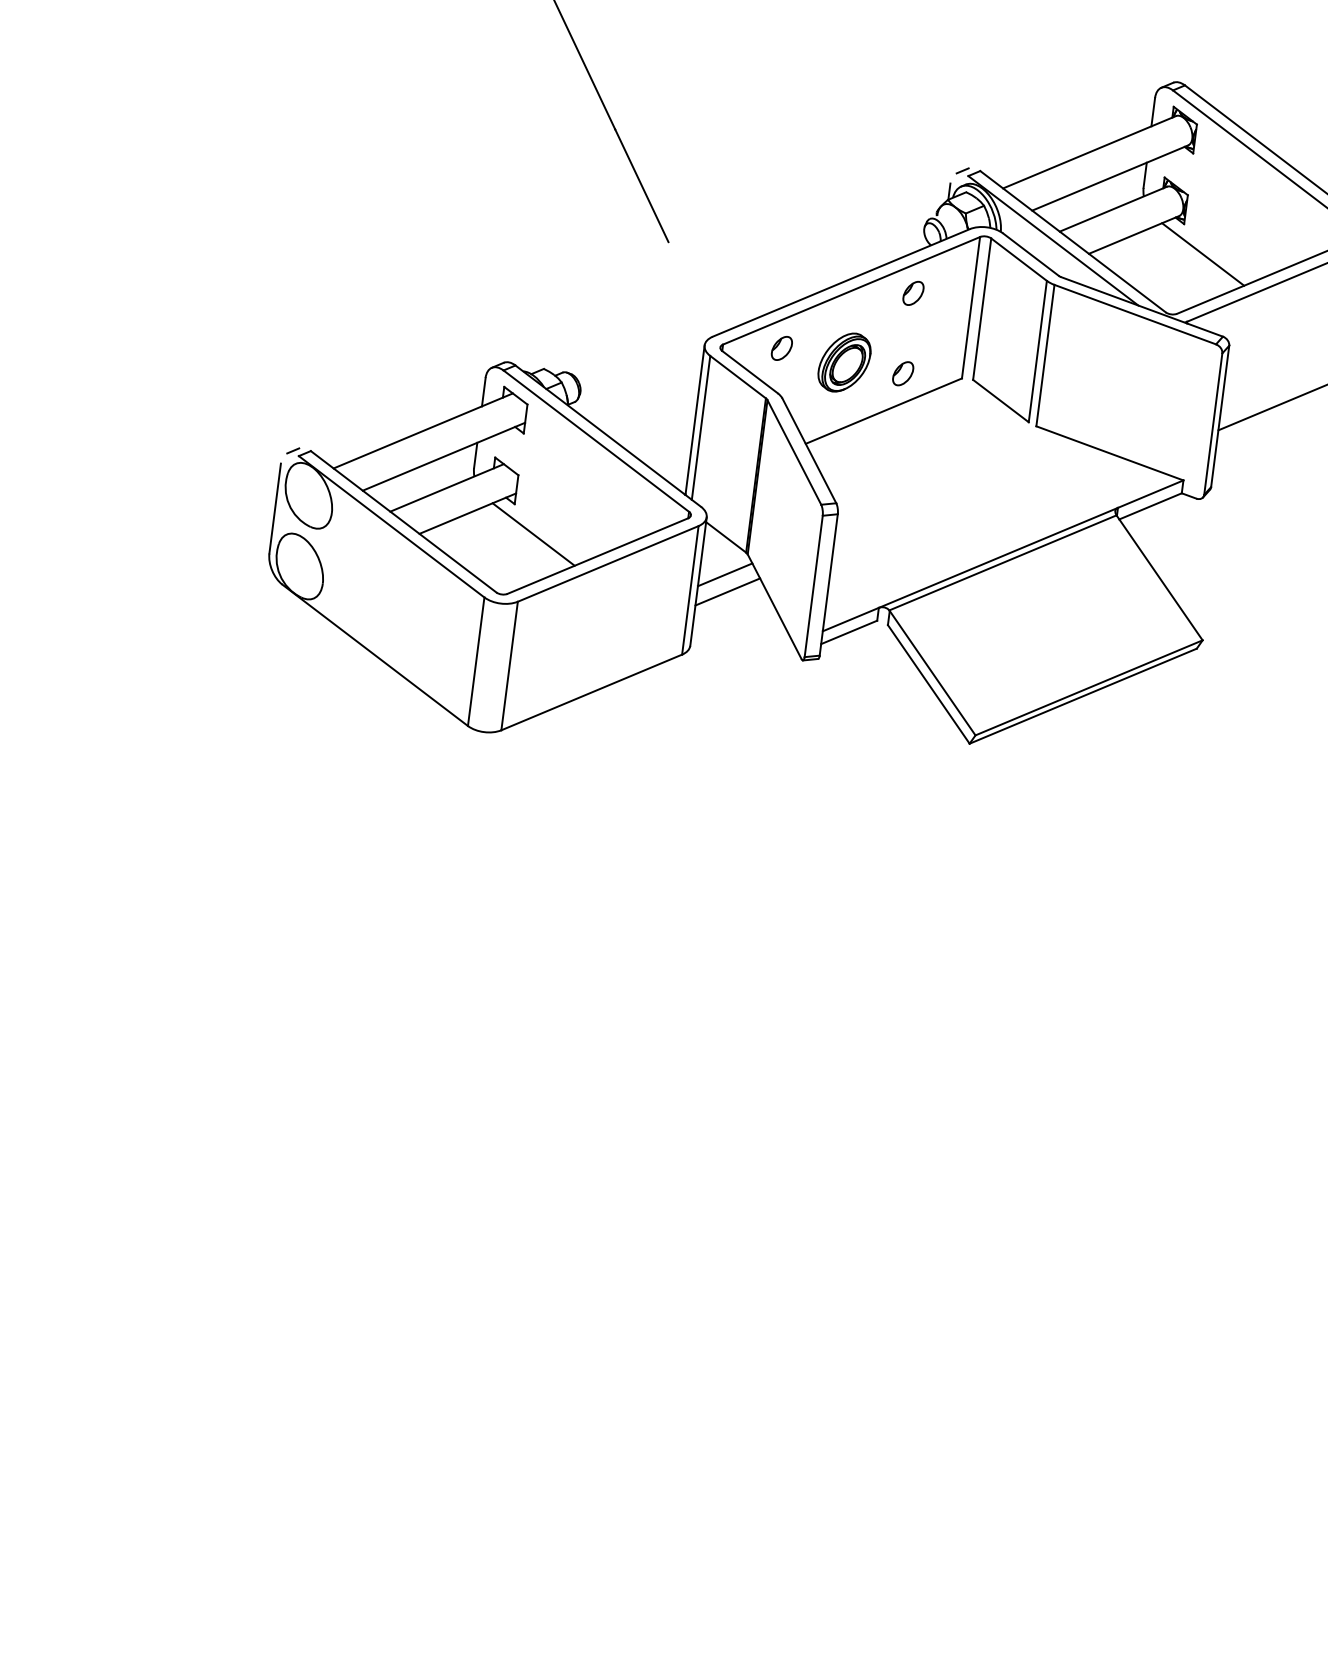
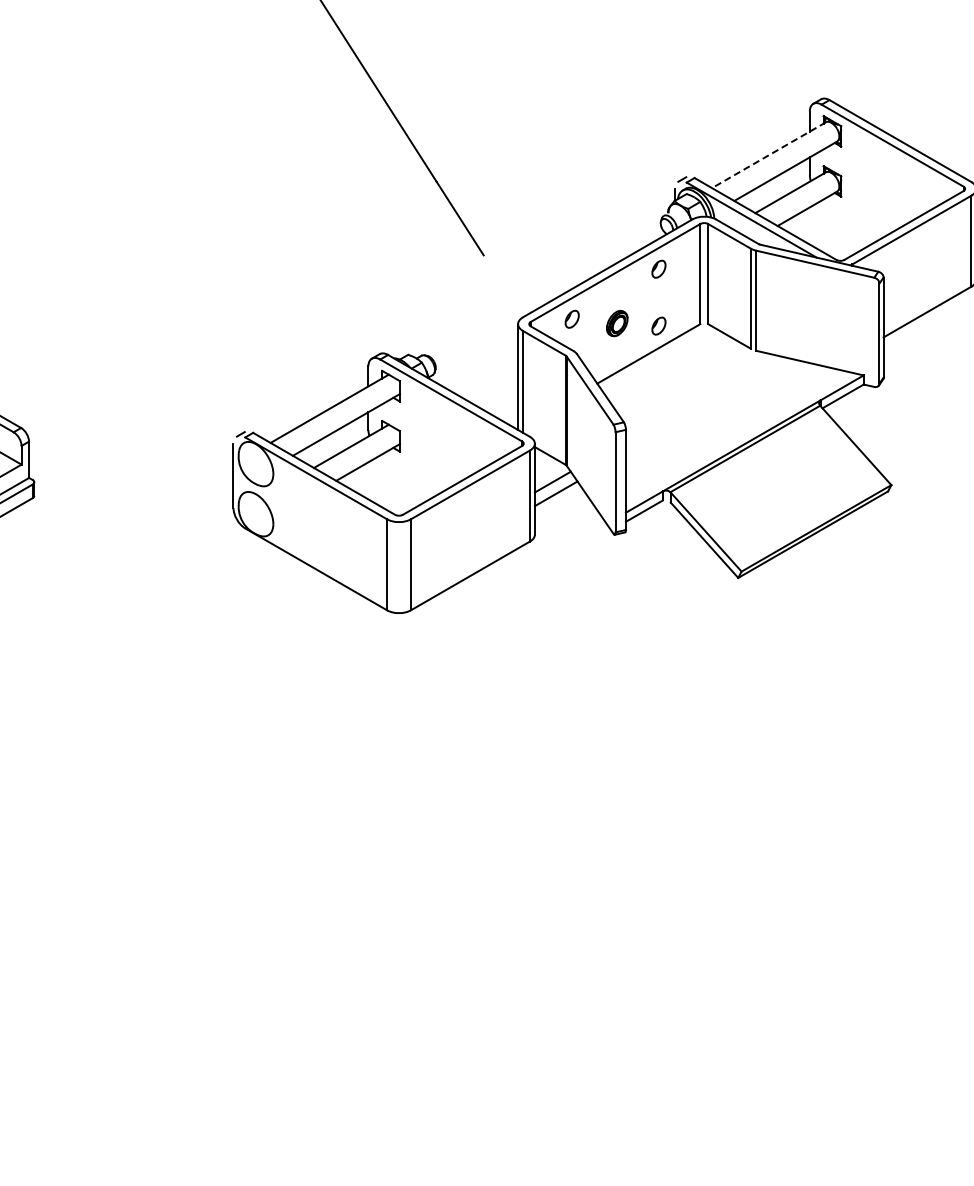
line: (1088, 152) -> (768, 155), solid -> dashed
line: (1202, 254) -> (856, 216), removed
part: (845, 362) -> (617, 323), size x0.6
line: (533, 535) -> (415, 471), removed

